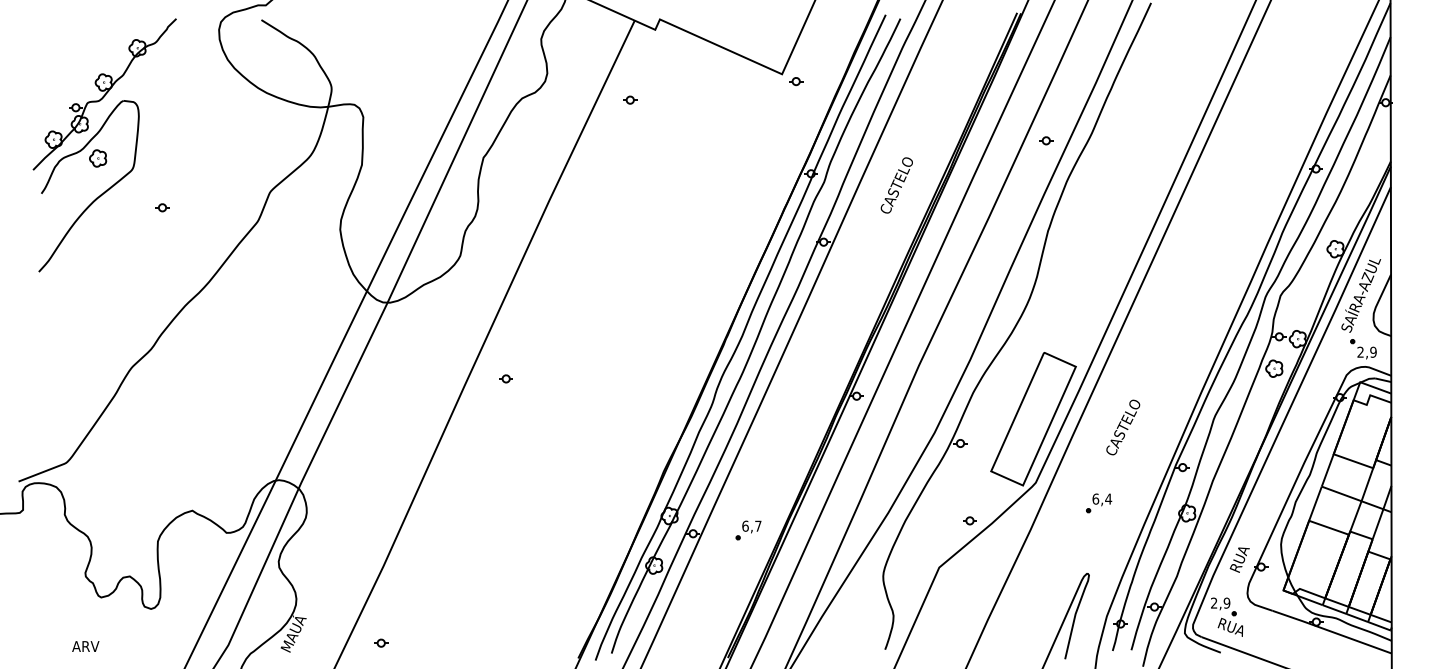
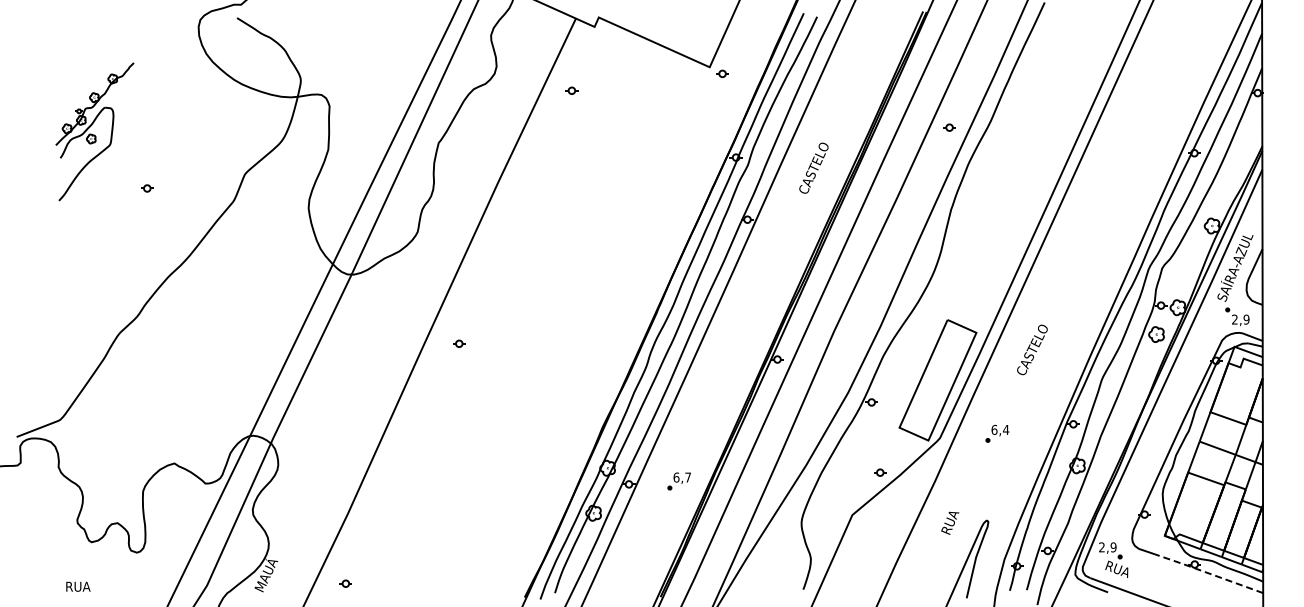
part: (104, 145) -> (94, 131), size x0.6
text: (1123, 427) -> (1032, 349), moved
part: (1099, 503) -> (997, 433), moved
text: (1240, 559) -> (950, 522), moved
line: (1331, 631) -> (1208, 573), solid -> dashed
text: (85, 646) -> (77, 586), ARV -> RUA

